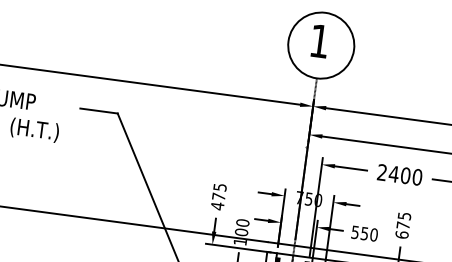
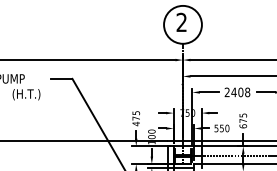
text: (319, 39) -> (181, 21), 1 -> 2
text: (417, 177) -> (247, 92), 2400 -> 2408

